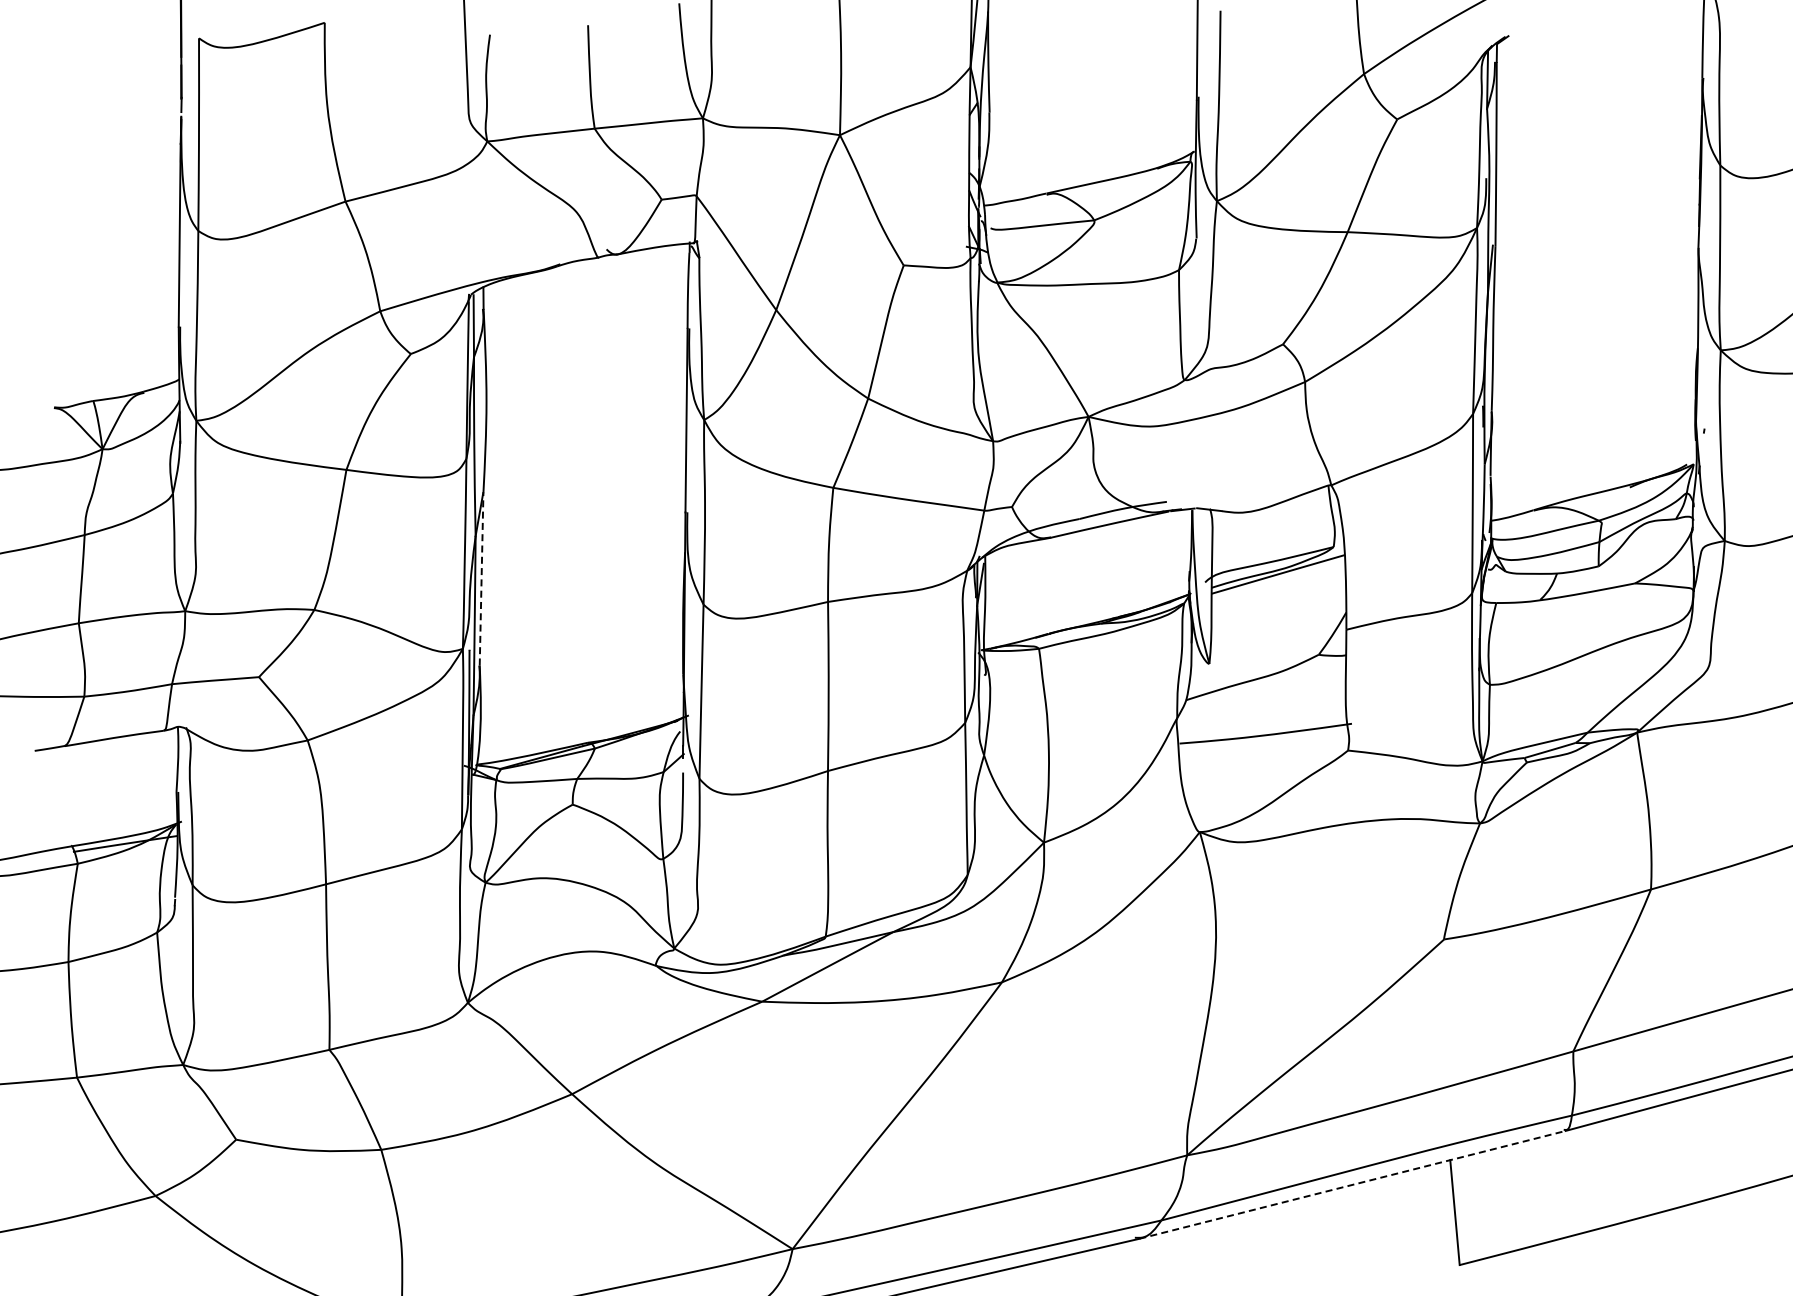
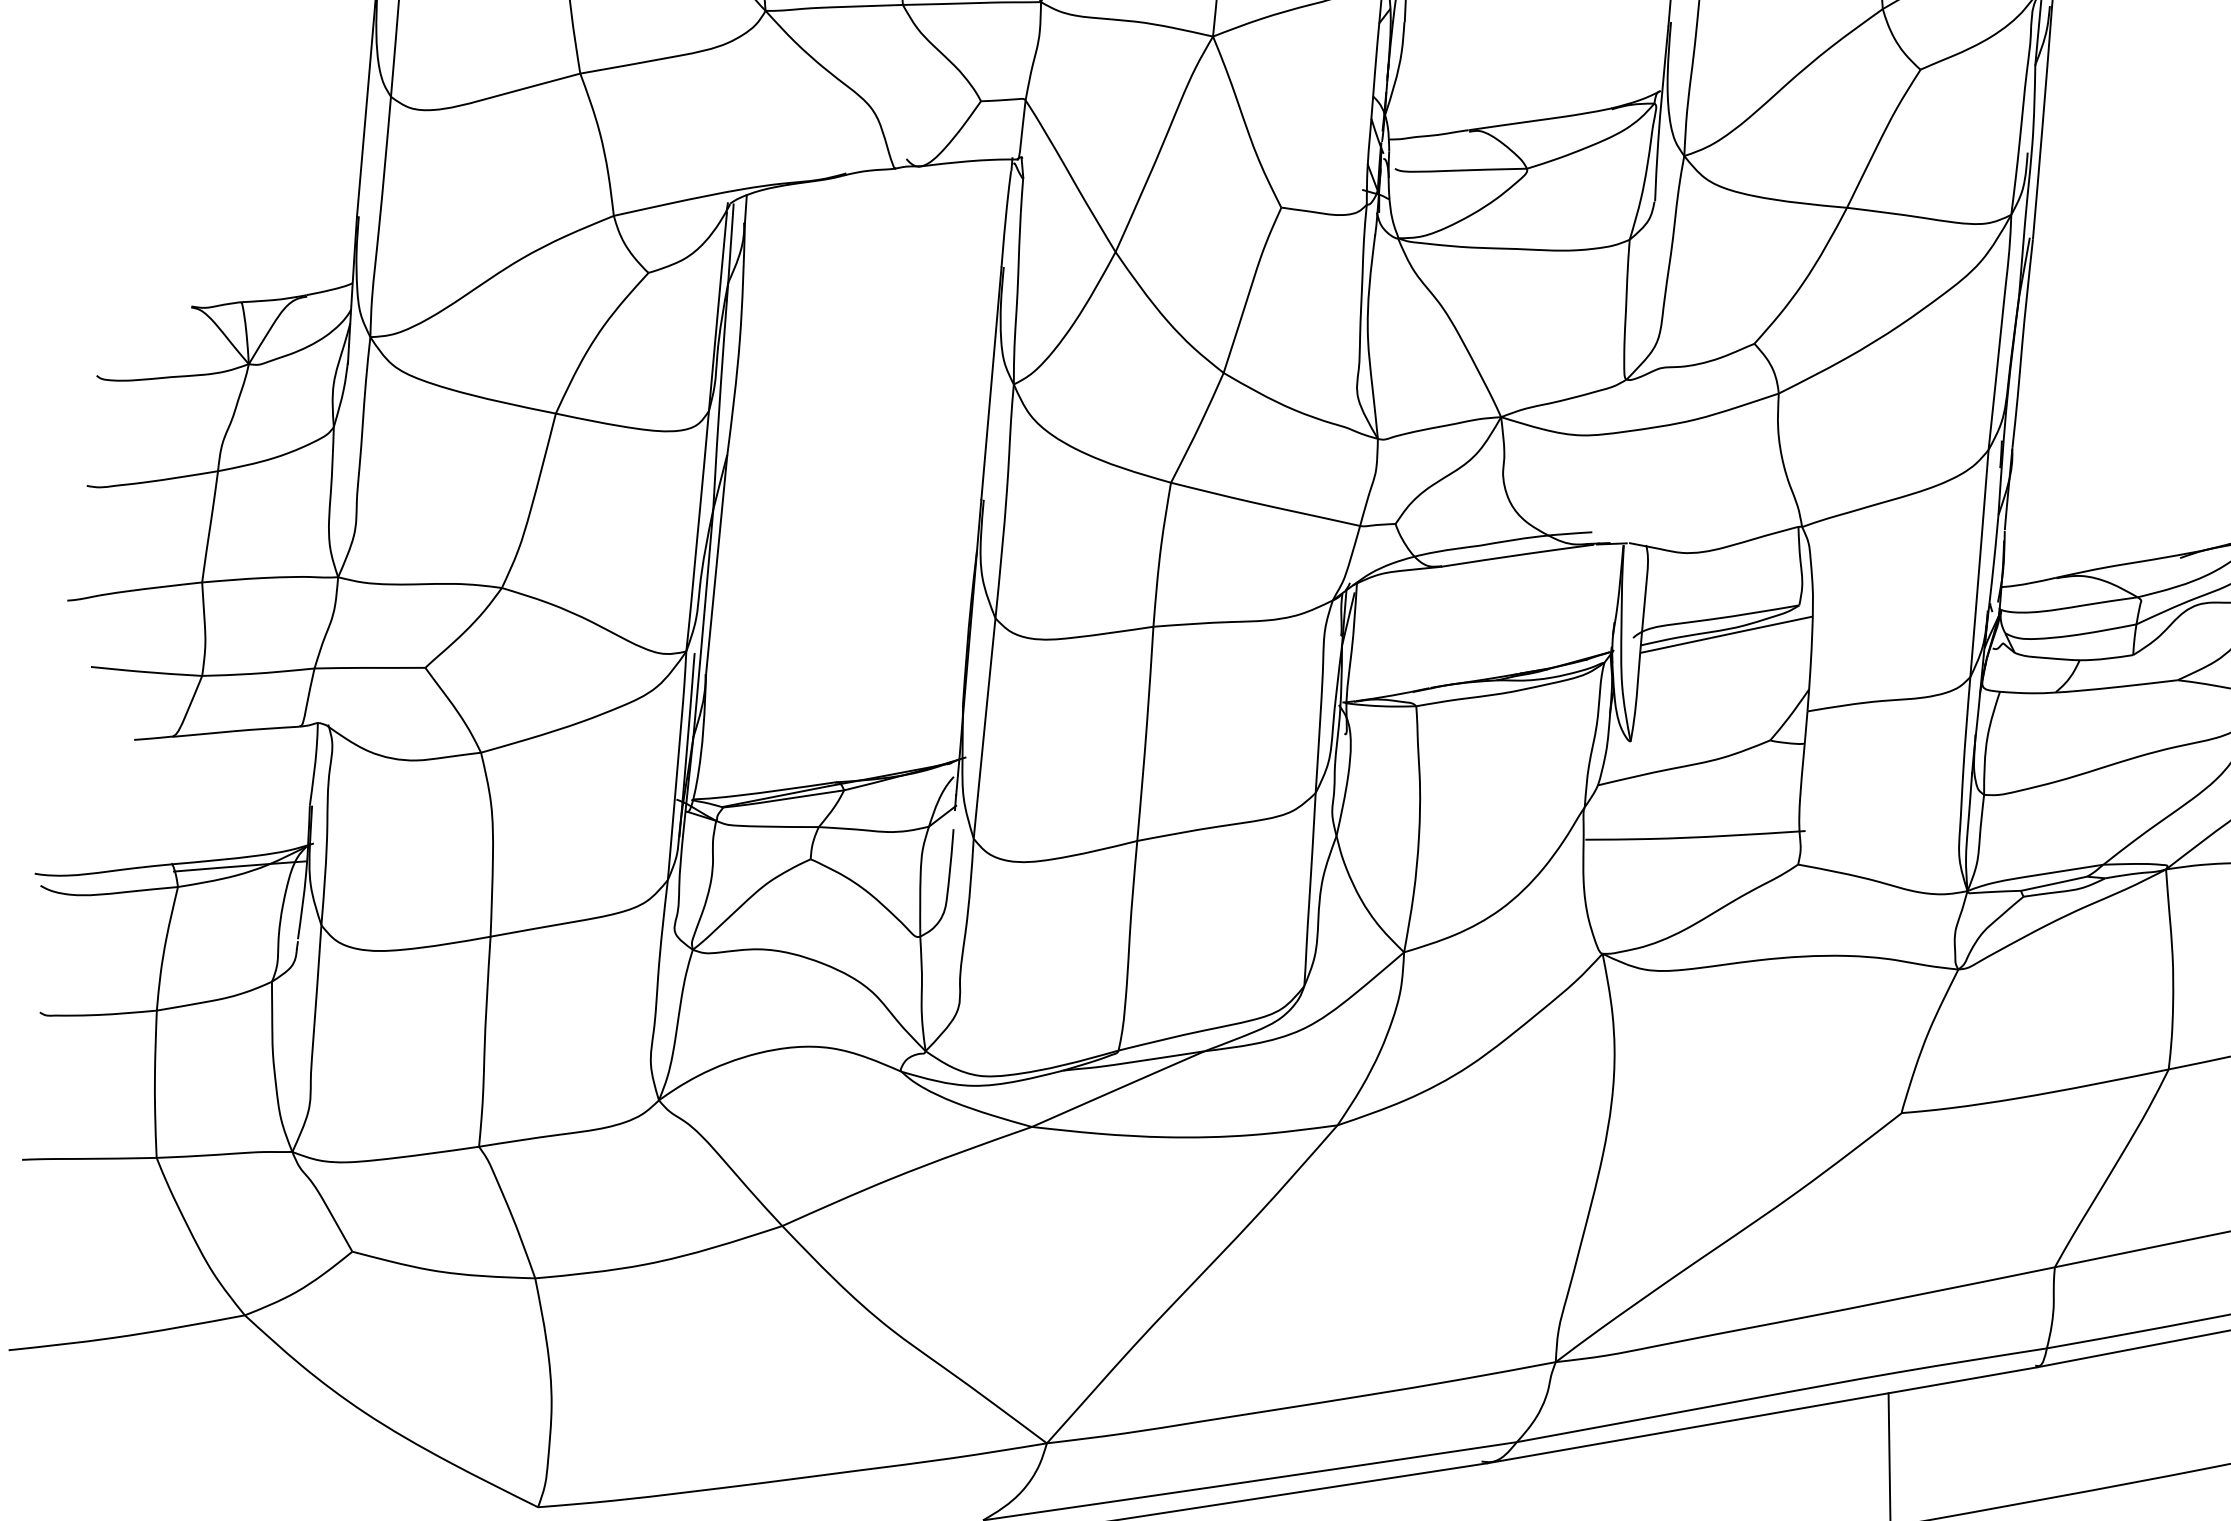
line: (481, 578) -> (716, 564), dashed -> solid
line: (1352, 1184) -> (1762, 1414), dashed -> solid

